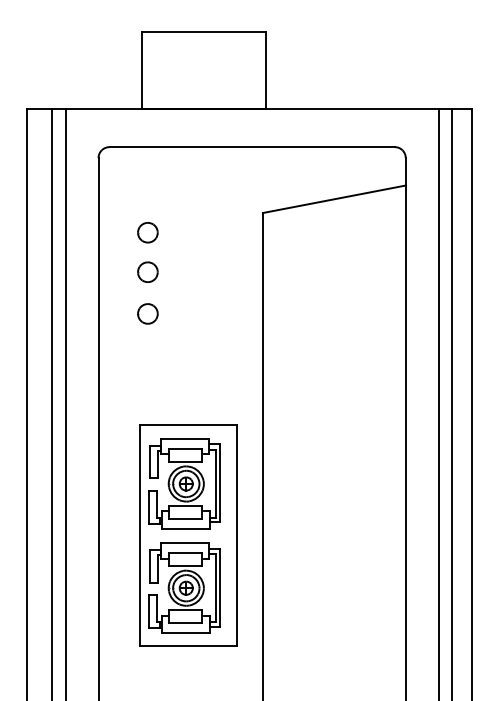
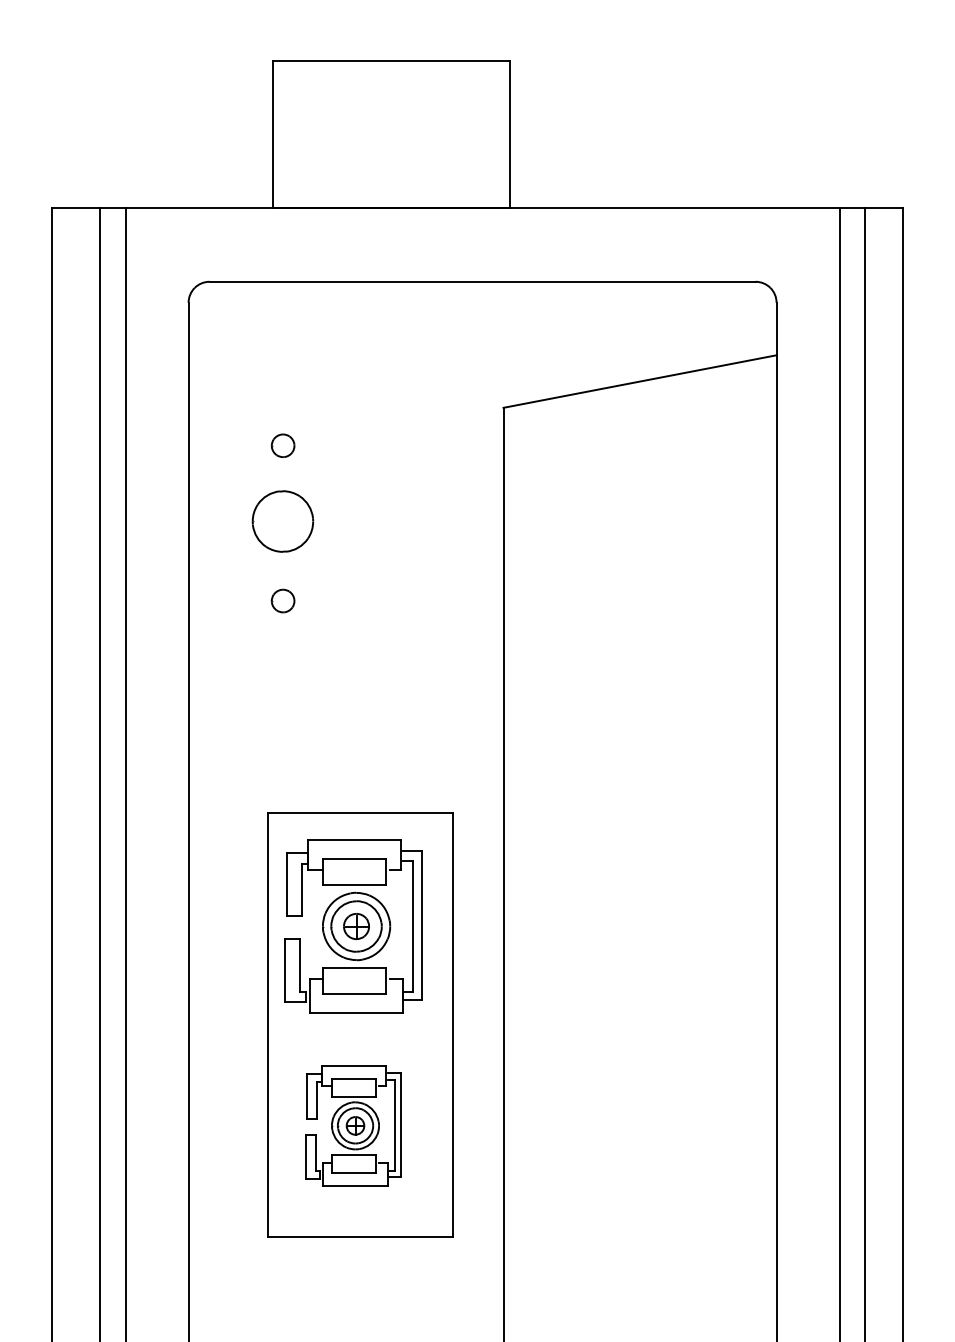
part: (147, 232) -> (282, 445), size x0.6
part: (147, 271) -> (282, 519), size x1.6
part: (147, 313) -> (282, 600), size x0.6
part: (184, 587) -> (353, 1124), size x0.7

